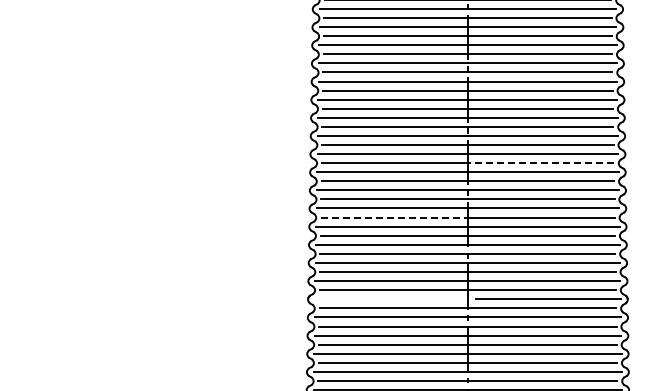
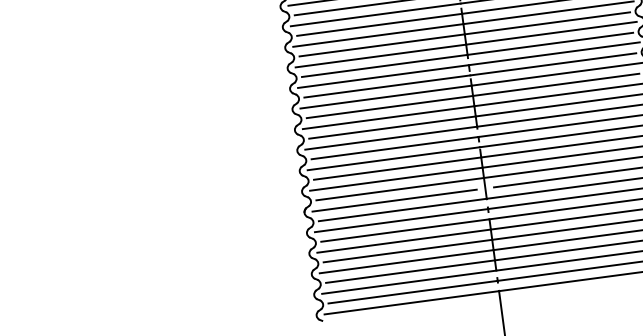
line: (540, 163) -> (547, 23), dashed -> solid
line: (394, 217) -> (389, 107), dashed -> solid
line: (387, 299) -> (394, 200), added

